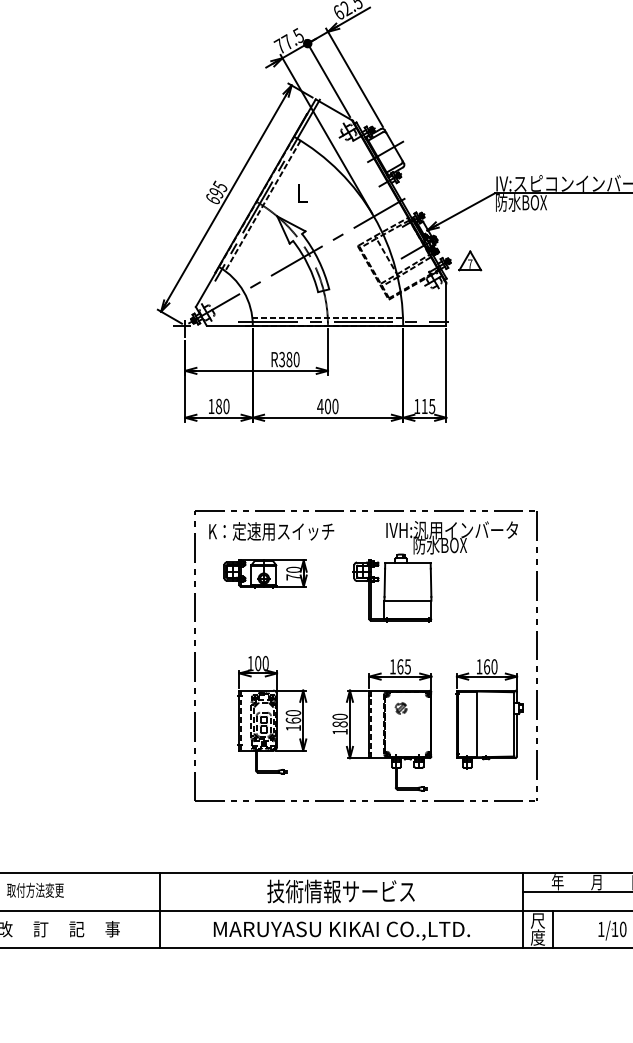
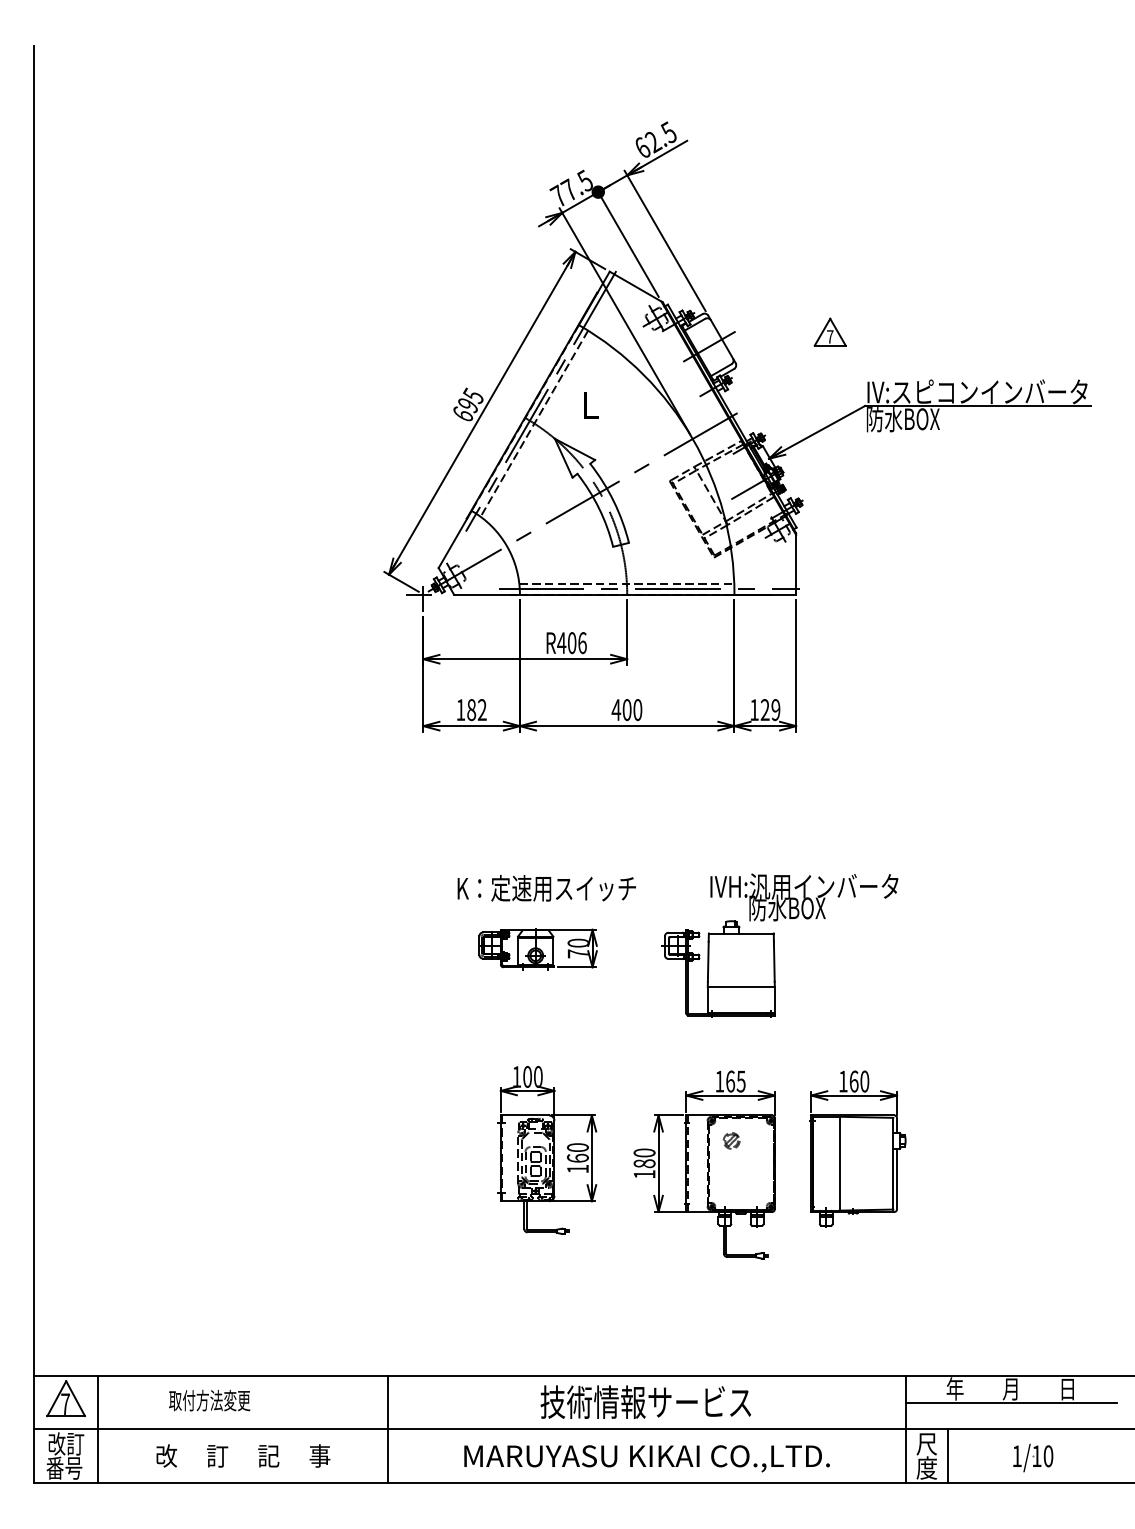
part: (469, 260) -> (829, 331), moved
text: (288, 359) -> (571, 643), R380 -> R406
text: (225, 406) -> (481, 710), 180 -> 182
text: (428, 406) -> (770, 709), 115 -> 129
part: (366, 511) -> (681, 859), removed

